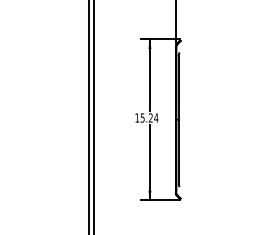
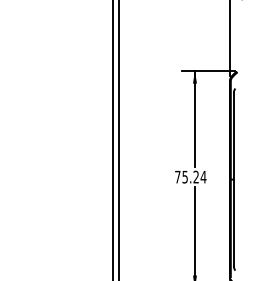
text: (137, 117) -> (178, 176), 15.24 -> 75.24

